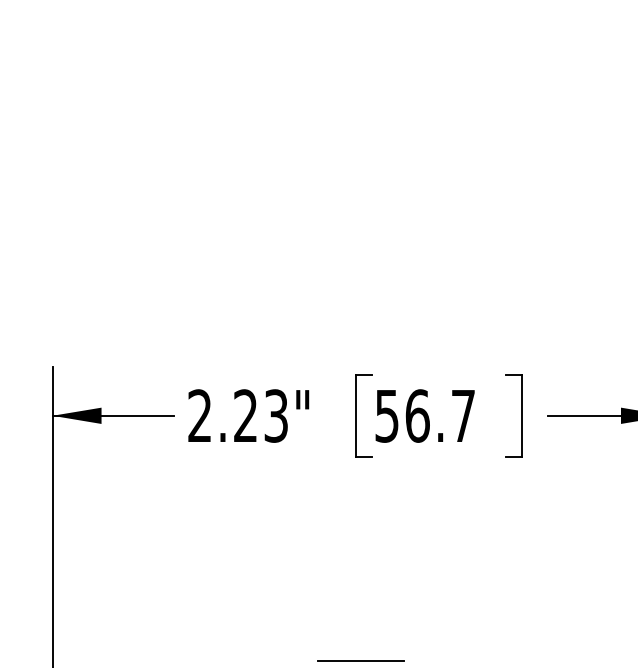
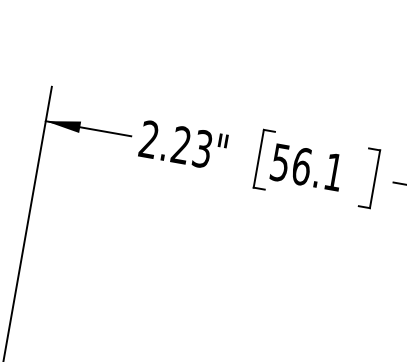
text: (463, 415) -> (334, 171), 56.7 -> 56.1
line: (361, 660) -> (232, 331), removed

